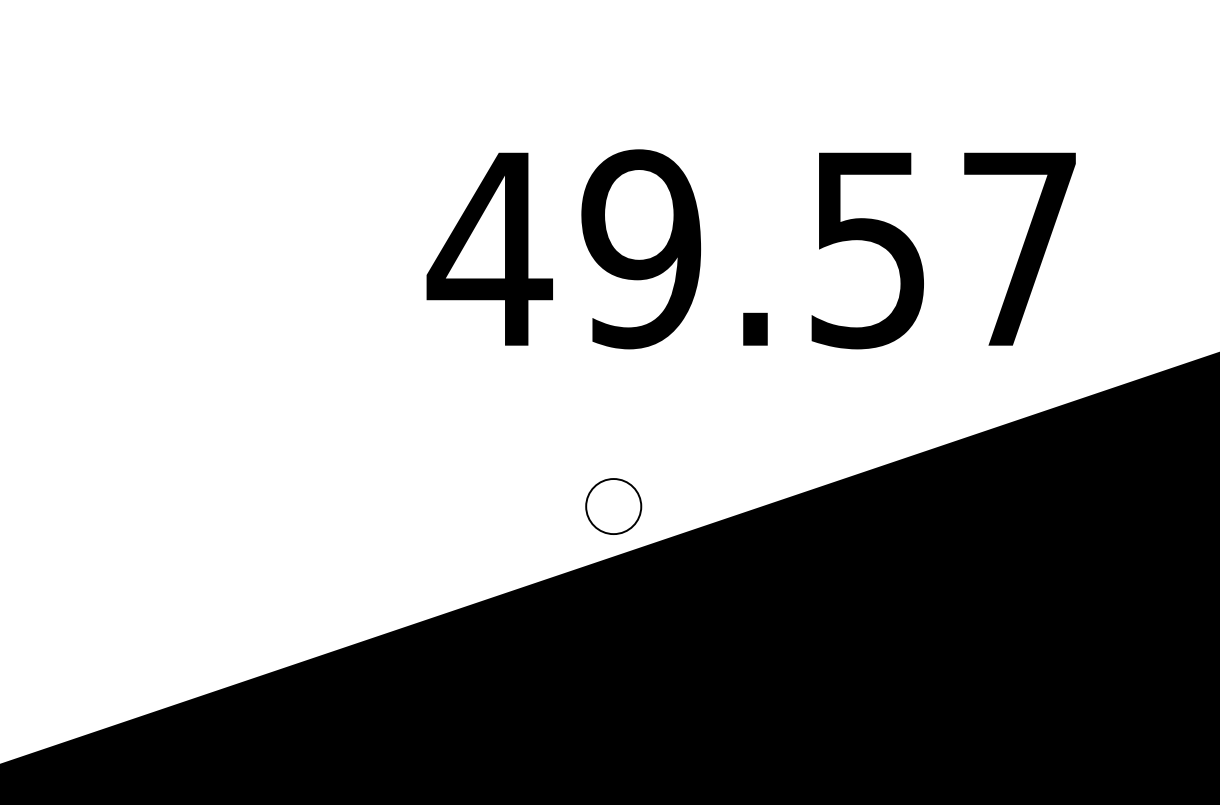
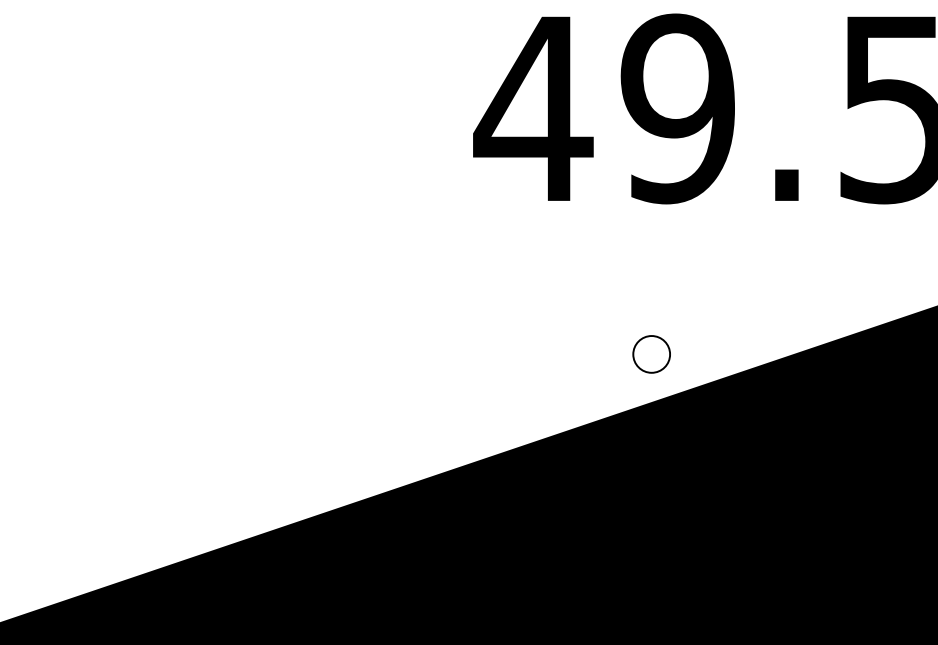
part: (613, 506) -> (651, 354), size x0.7

